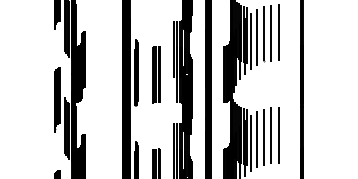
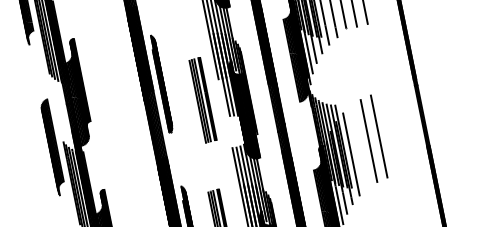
part: (156, 74) -> (203, 99), moved
line: (278, 134) -> (389, 132), removed
line: (257, 139) -> (359, 146), removed

